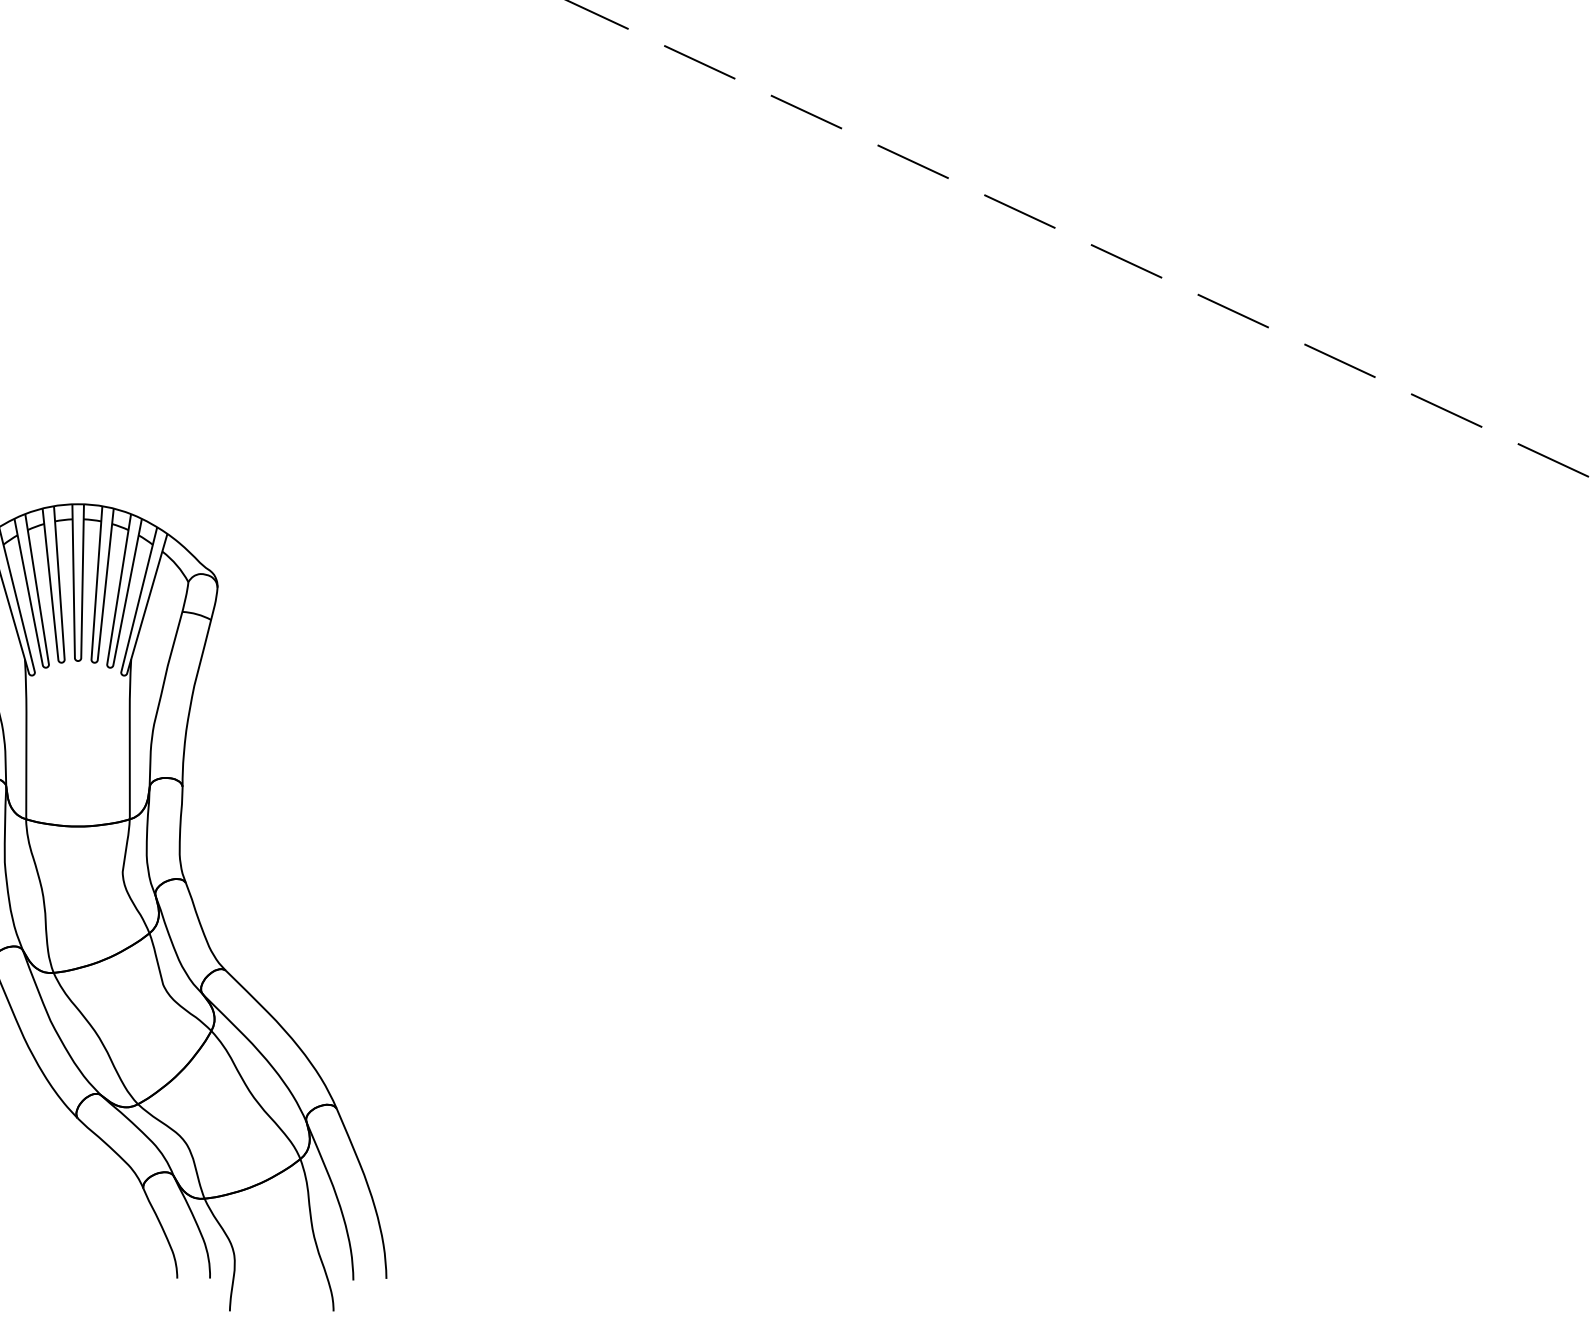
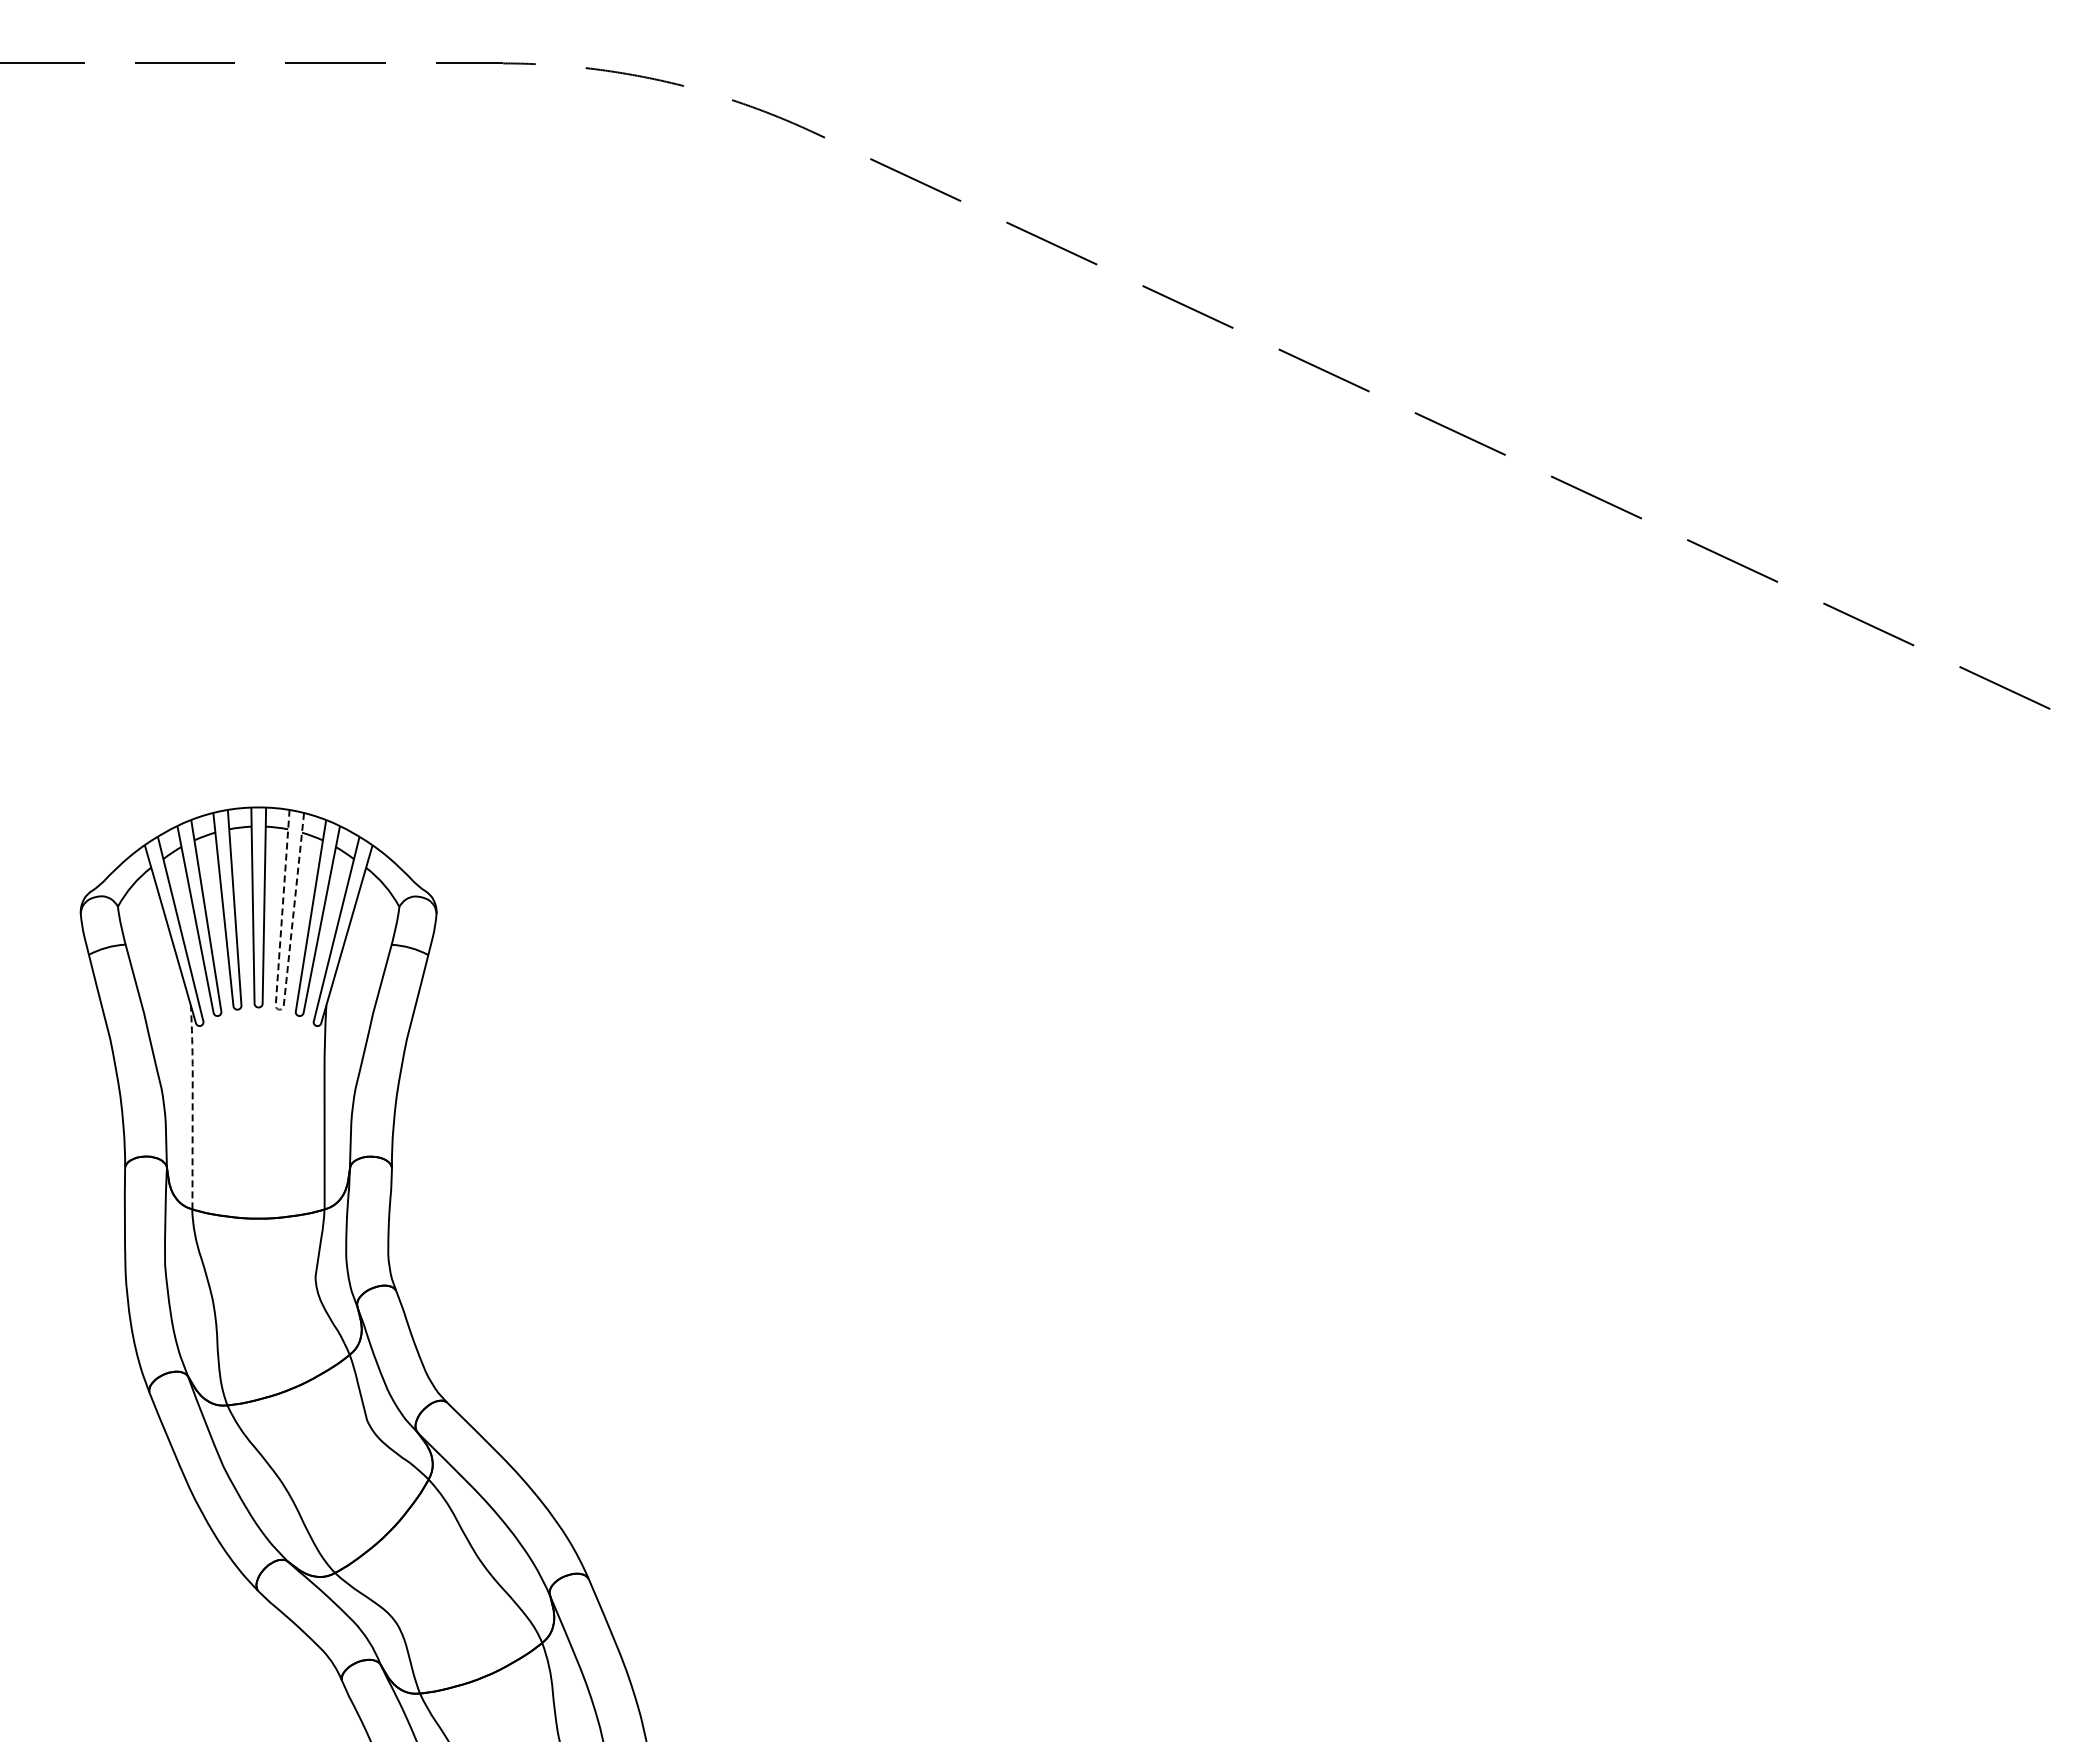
line: (93, 662) -> (278, 1009), solid -> dashed
line: (26, 737) -> (192, 1104), solid -> dashed

